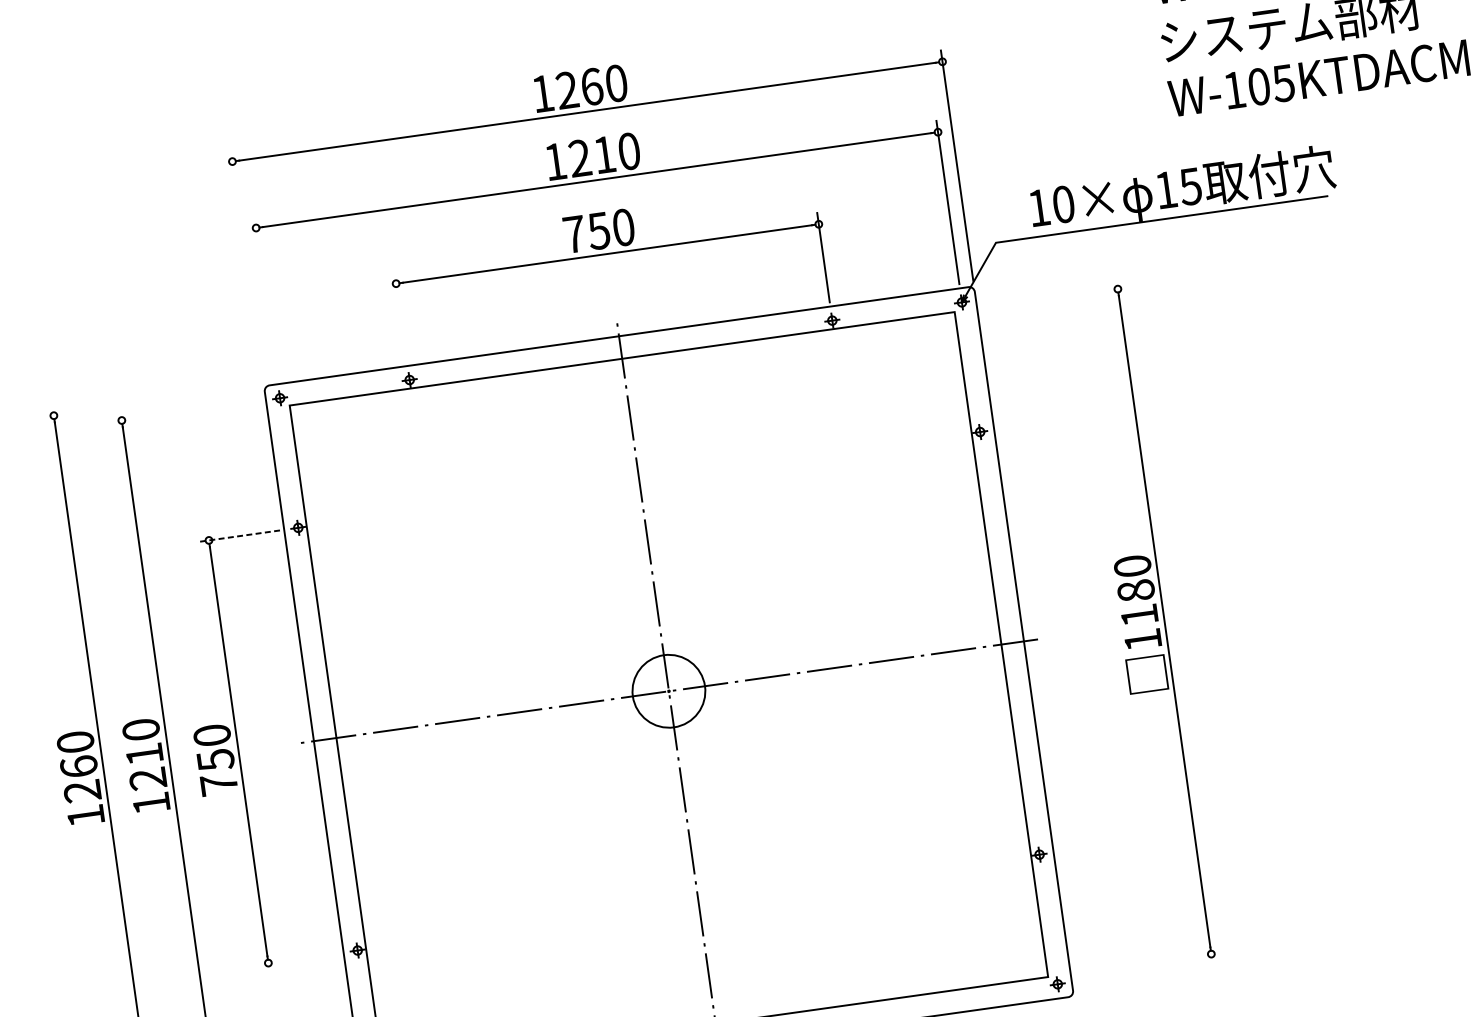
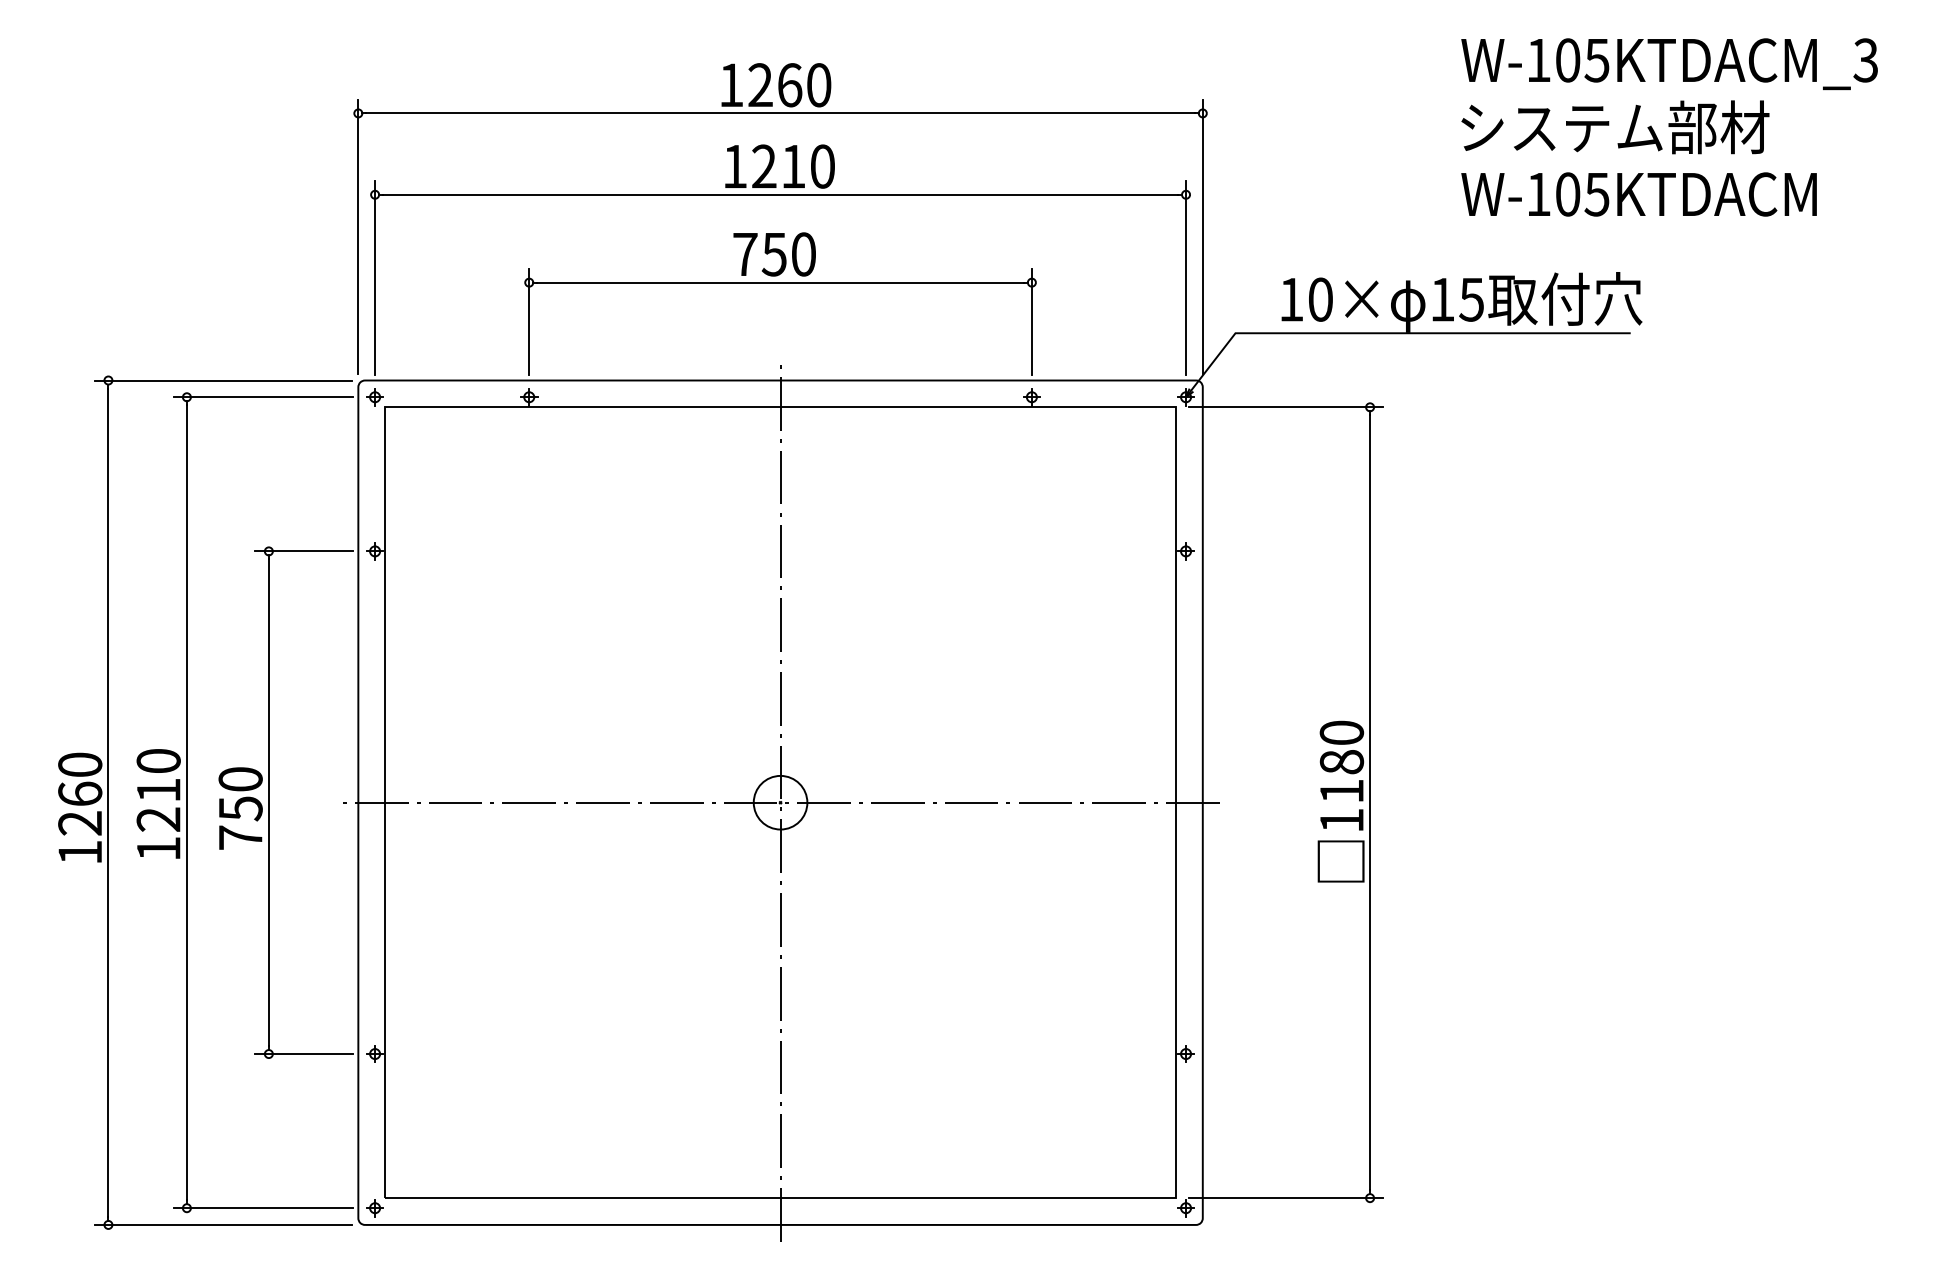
line: (247, 265) -> (358, 236), added
line: (266, 298) -> (375, 278), added
line: (1047, 299) -> (1286, 407), added
line: (401, 317) -> (529, 322), added
line: (150, 402) -> (223, 380), added
line: (186, 411) -> (263, 397), added
line: (238, 536) -> (304, 551), dashed -> solid
circle: (668, 691) -> (780, 802), size x0.62
line: (298, 959) -> (304, 1054), added
line: (1141, 964) -> (1286, 1198), added

